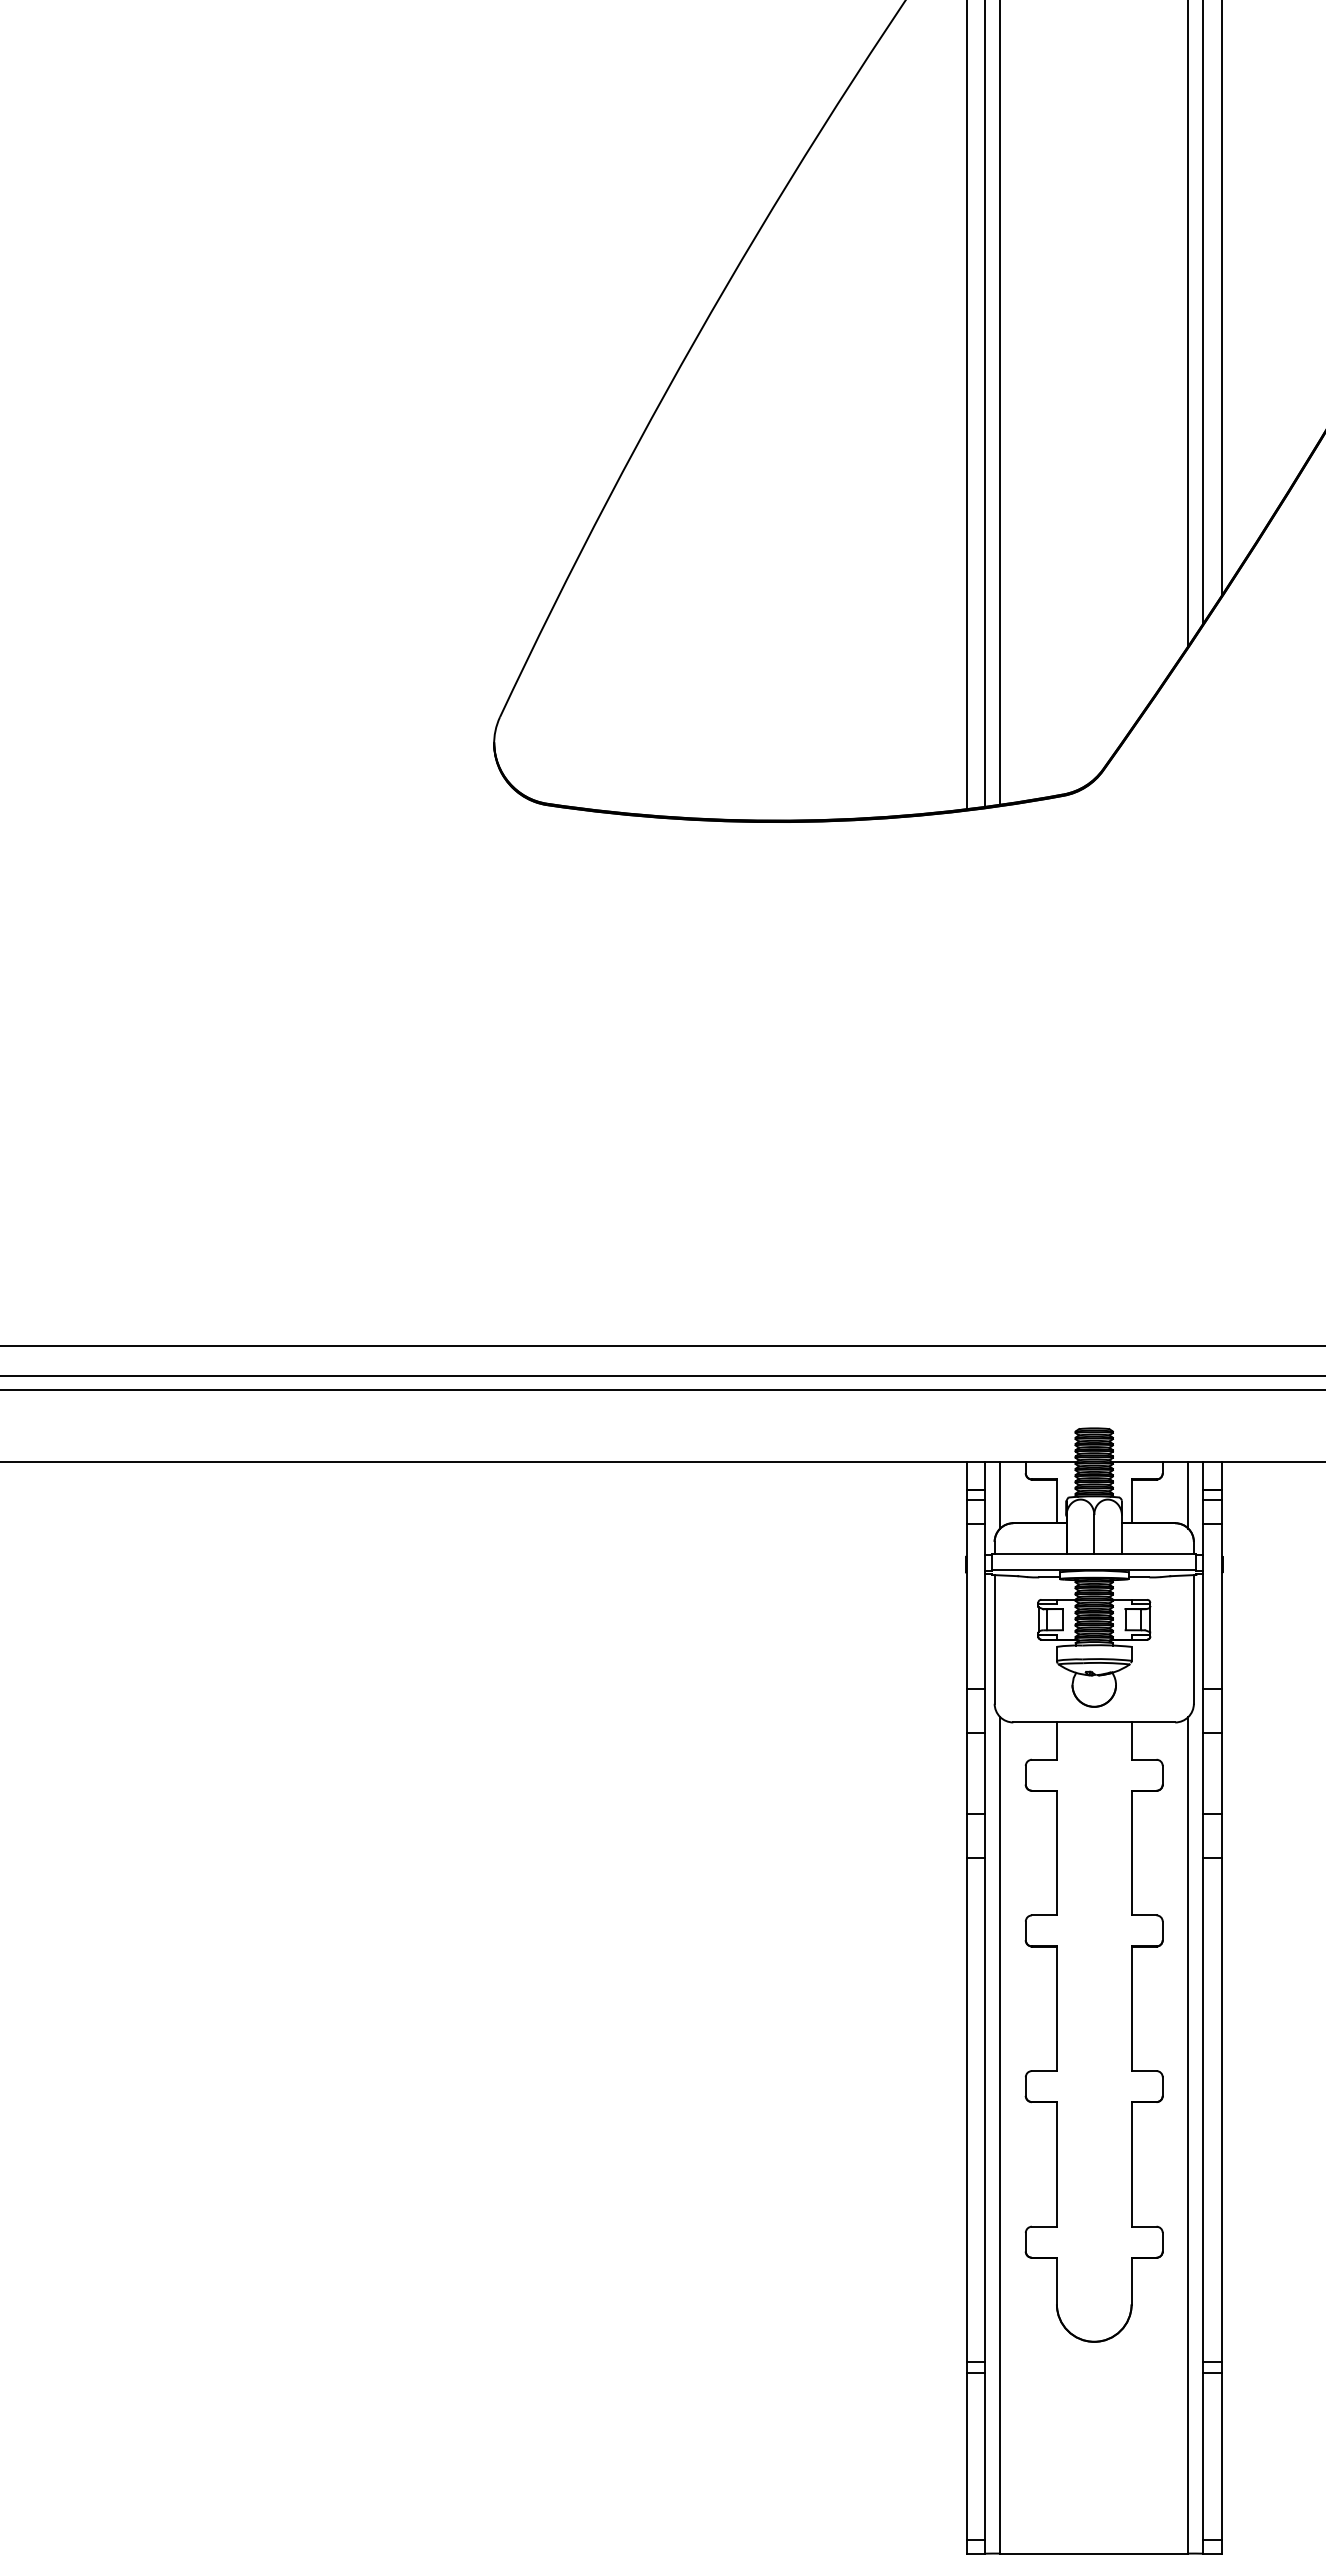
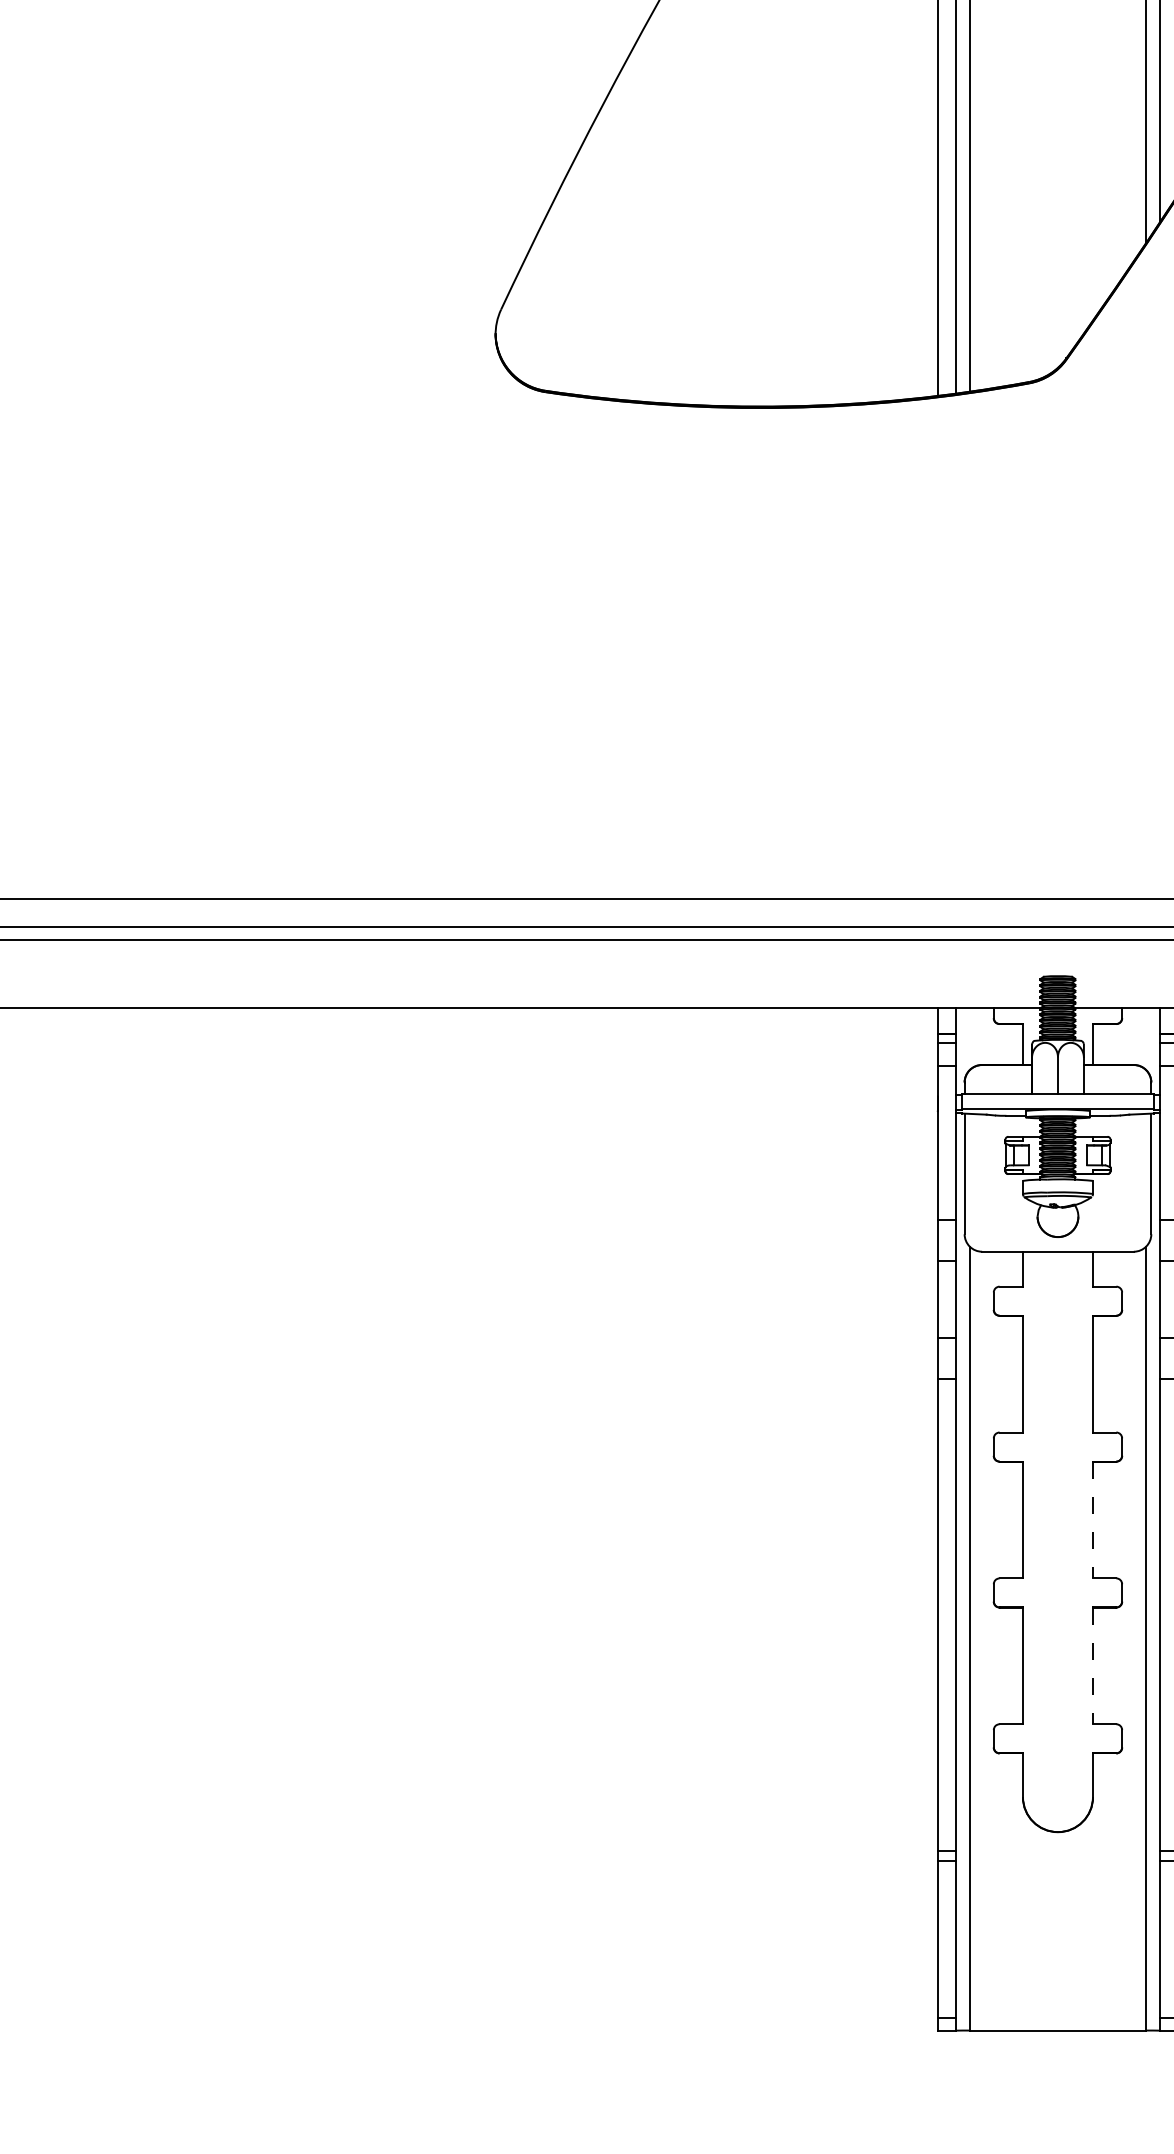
line: (1000, 1494) -> (970, 1038), removed
line: (1188, 1494) -> (1146, 1038), removed
line: (1131, 2009) -> (1092, 1520), solid -> dashed
line: (1131, 2164) -> (1092, 1665), solid -> dashed

